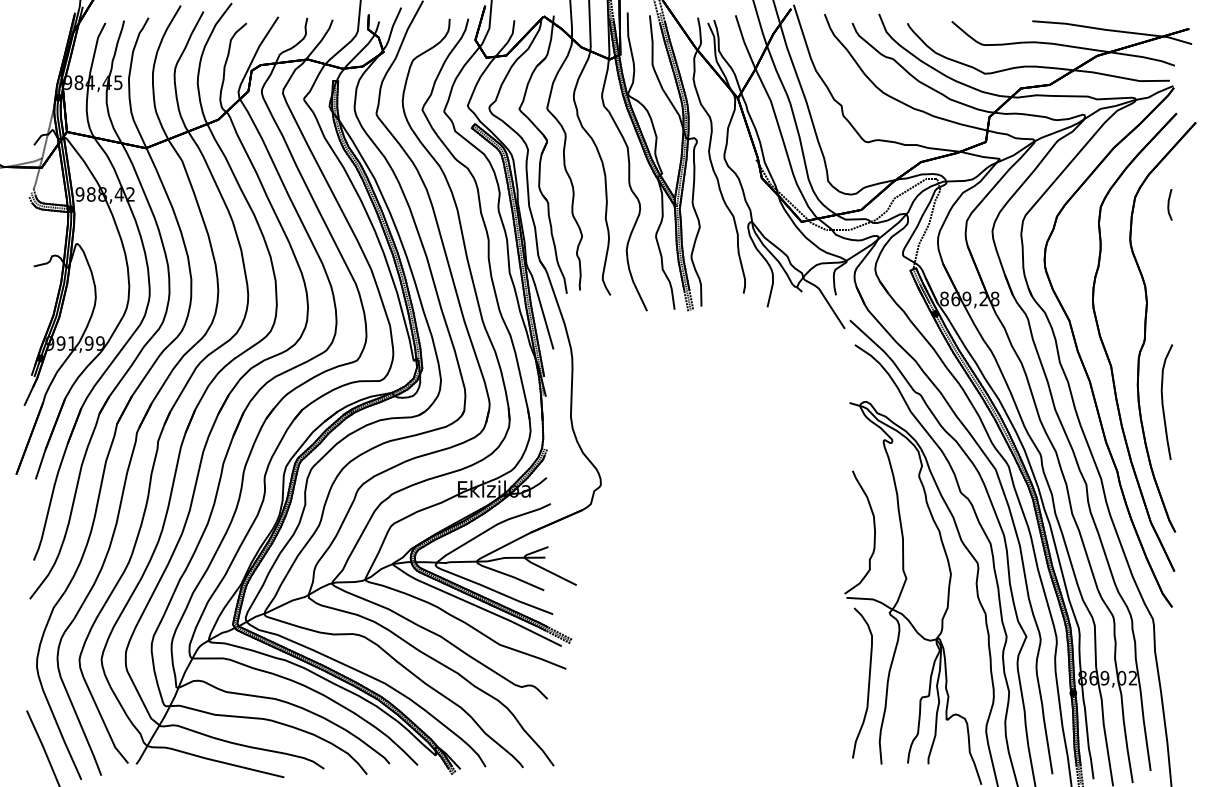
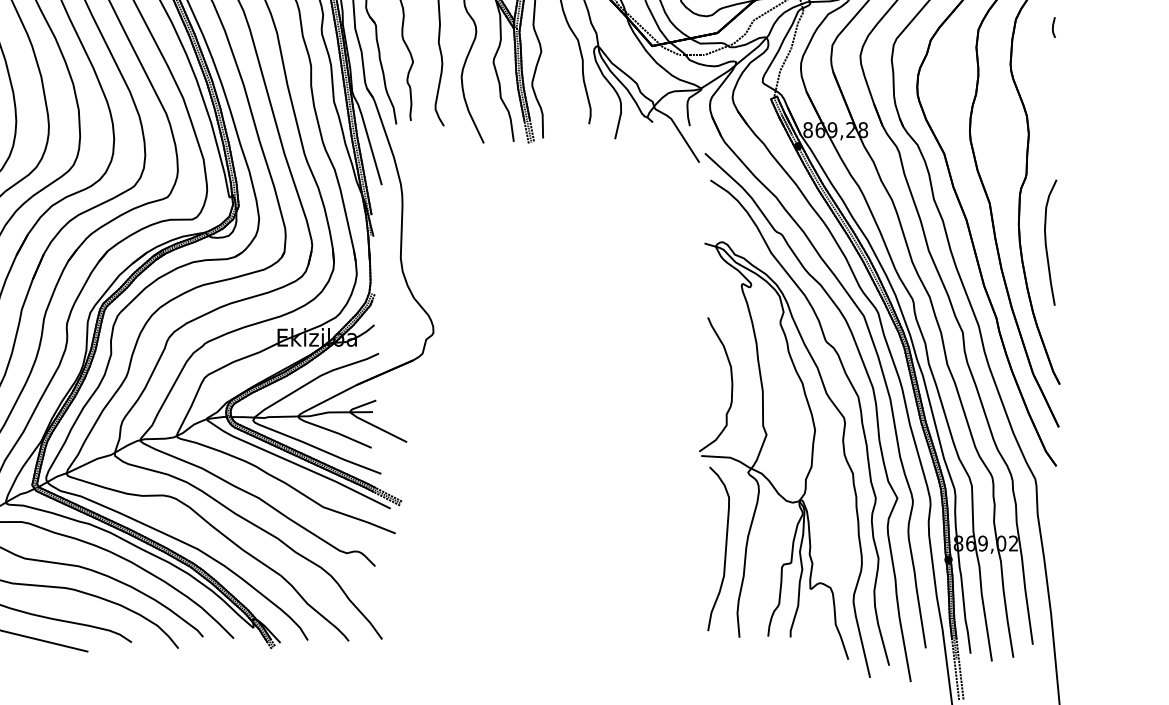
part: (1169, 204) -> (1053, 27), size x0.6

